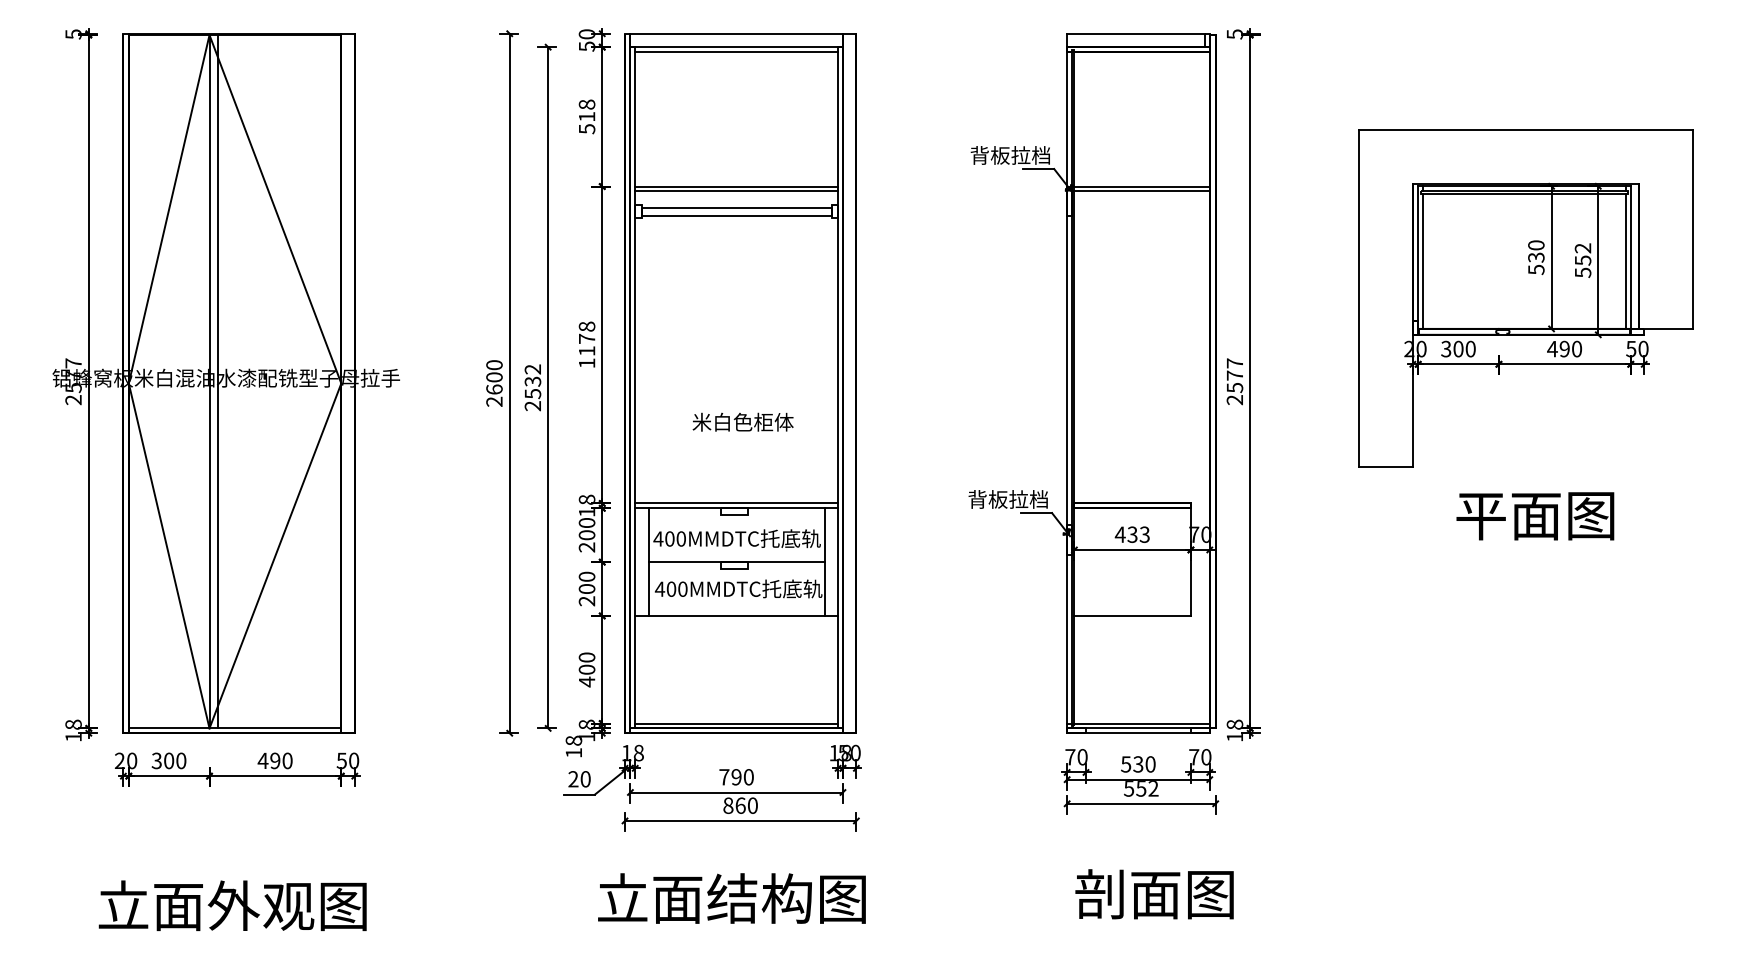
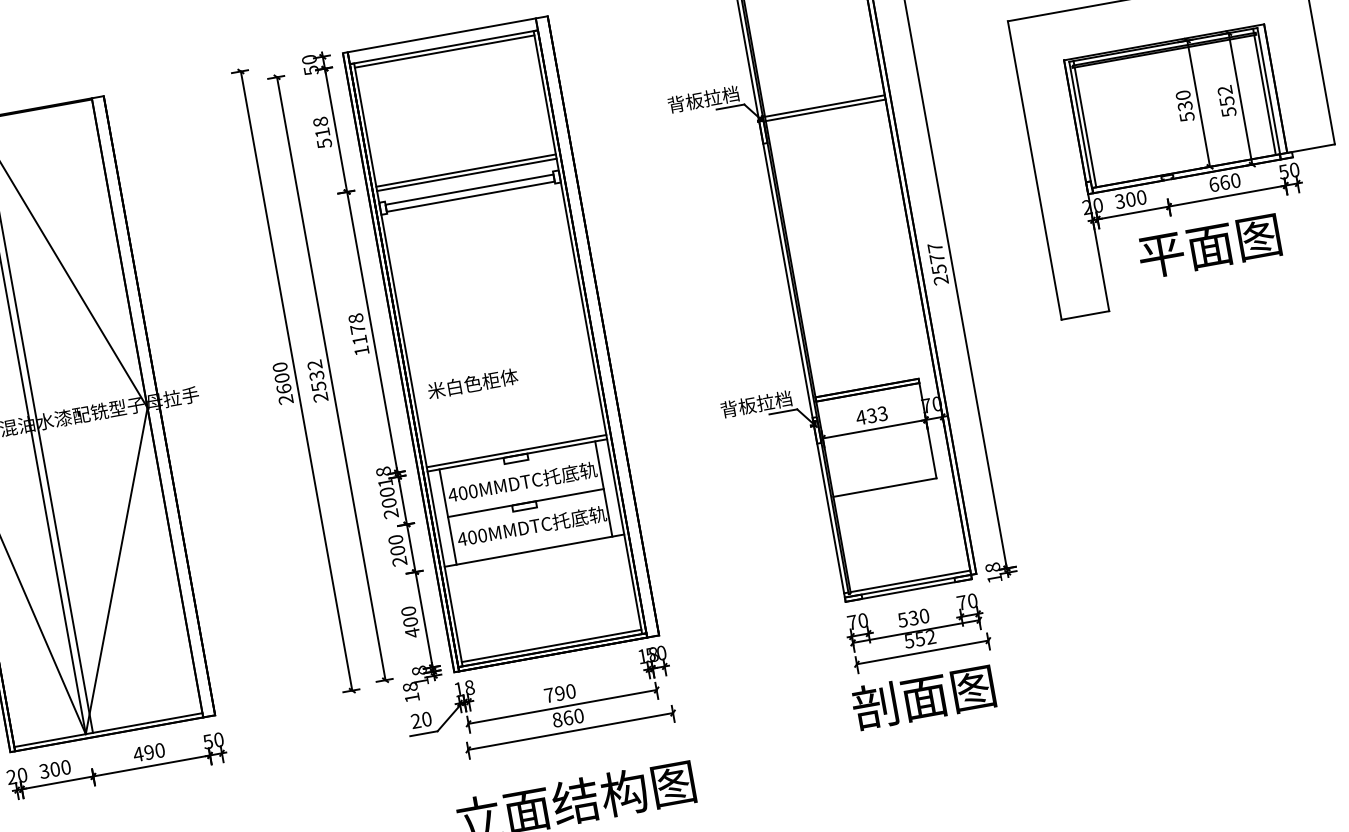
text: (1558, 348) -> (1219, 183), 490 -> 660
text: (742, 421) -> (472, 383), moved
text: (1535, 516) -> (1209, 246), moved
text: (1154, 894) -> (923, 697), moved

